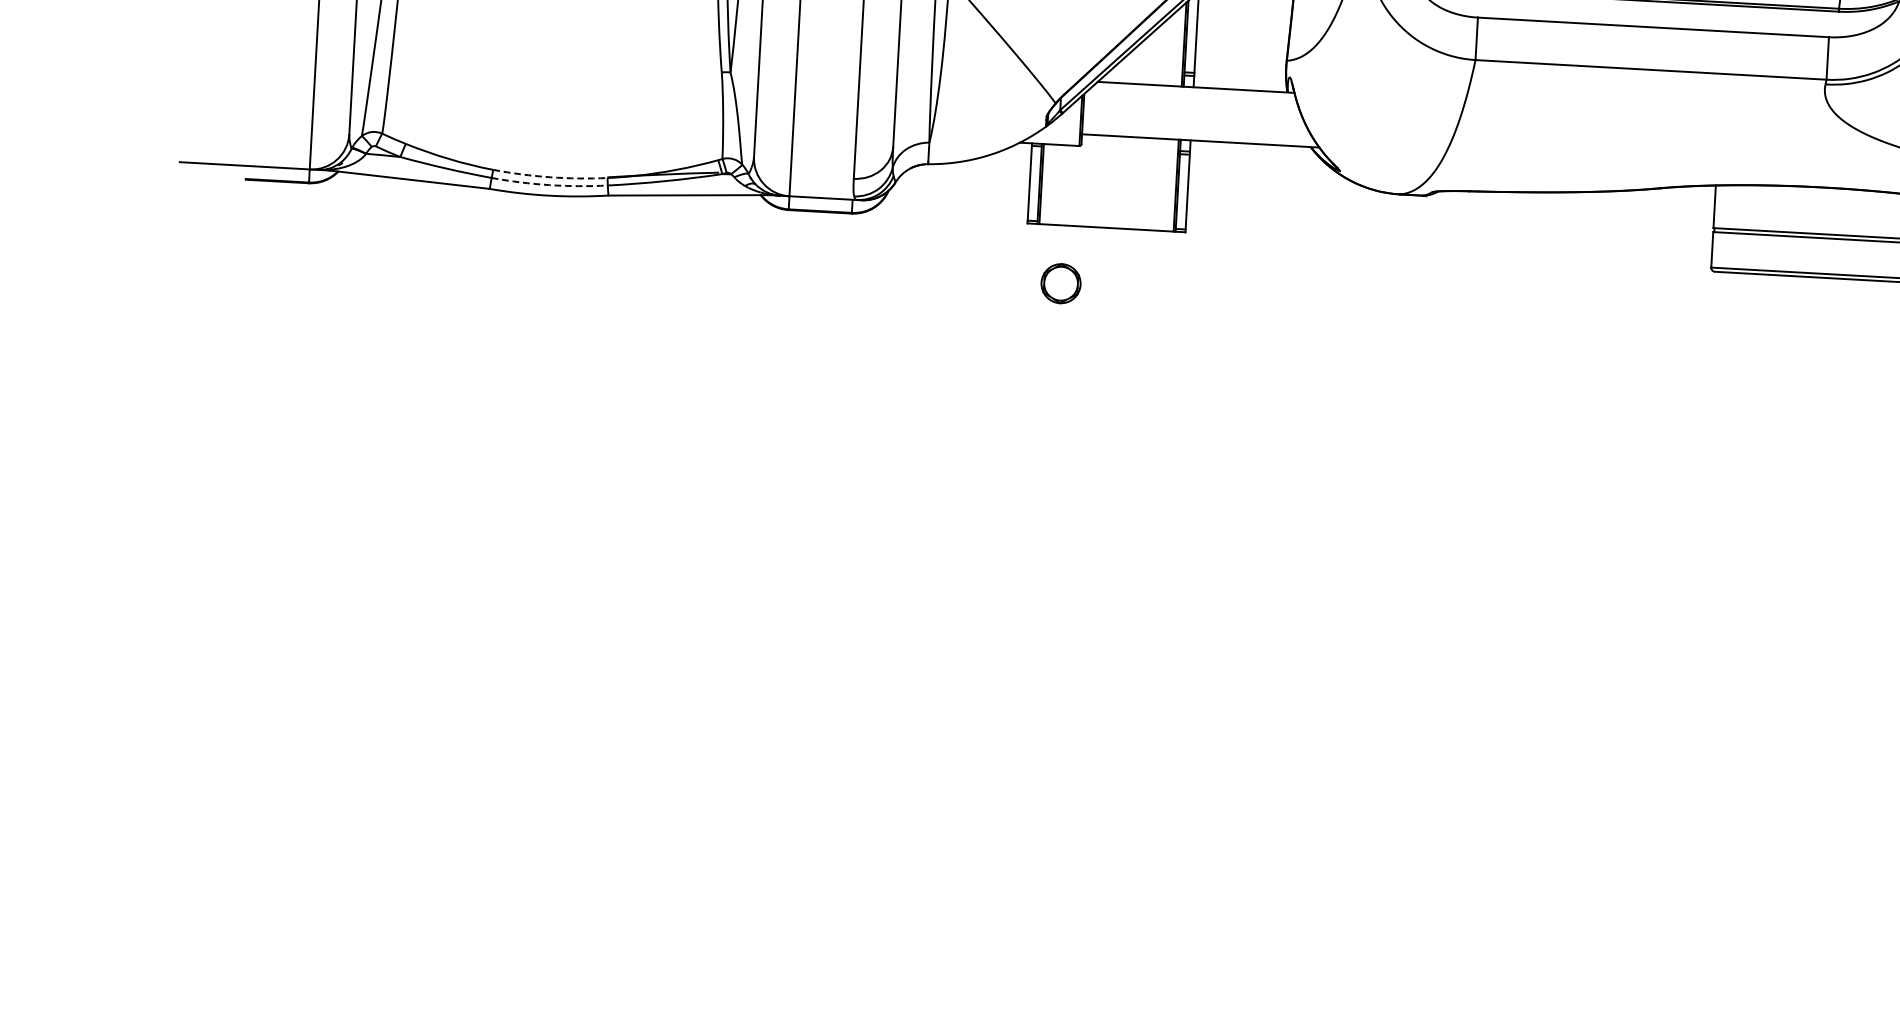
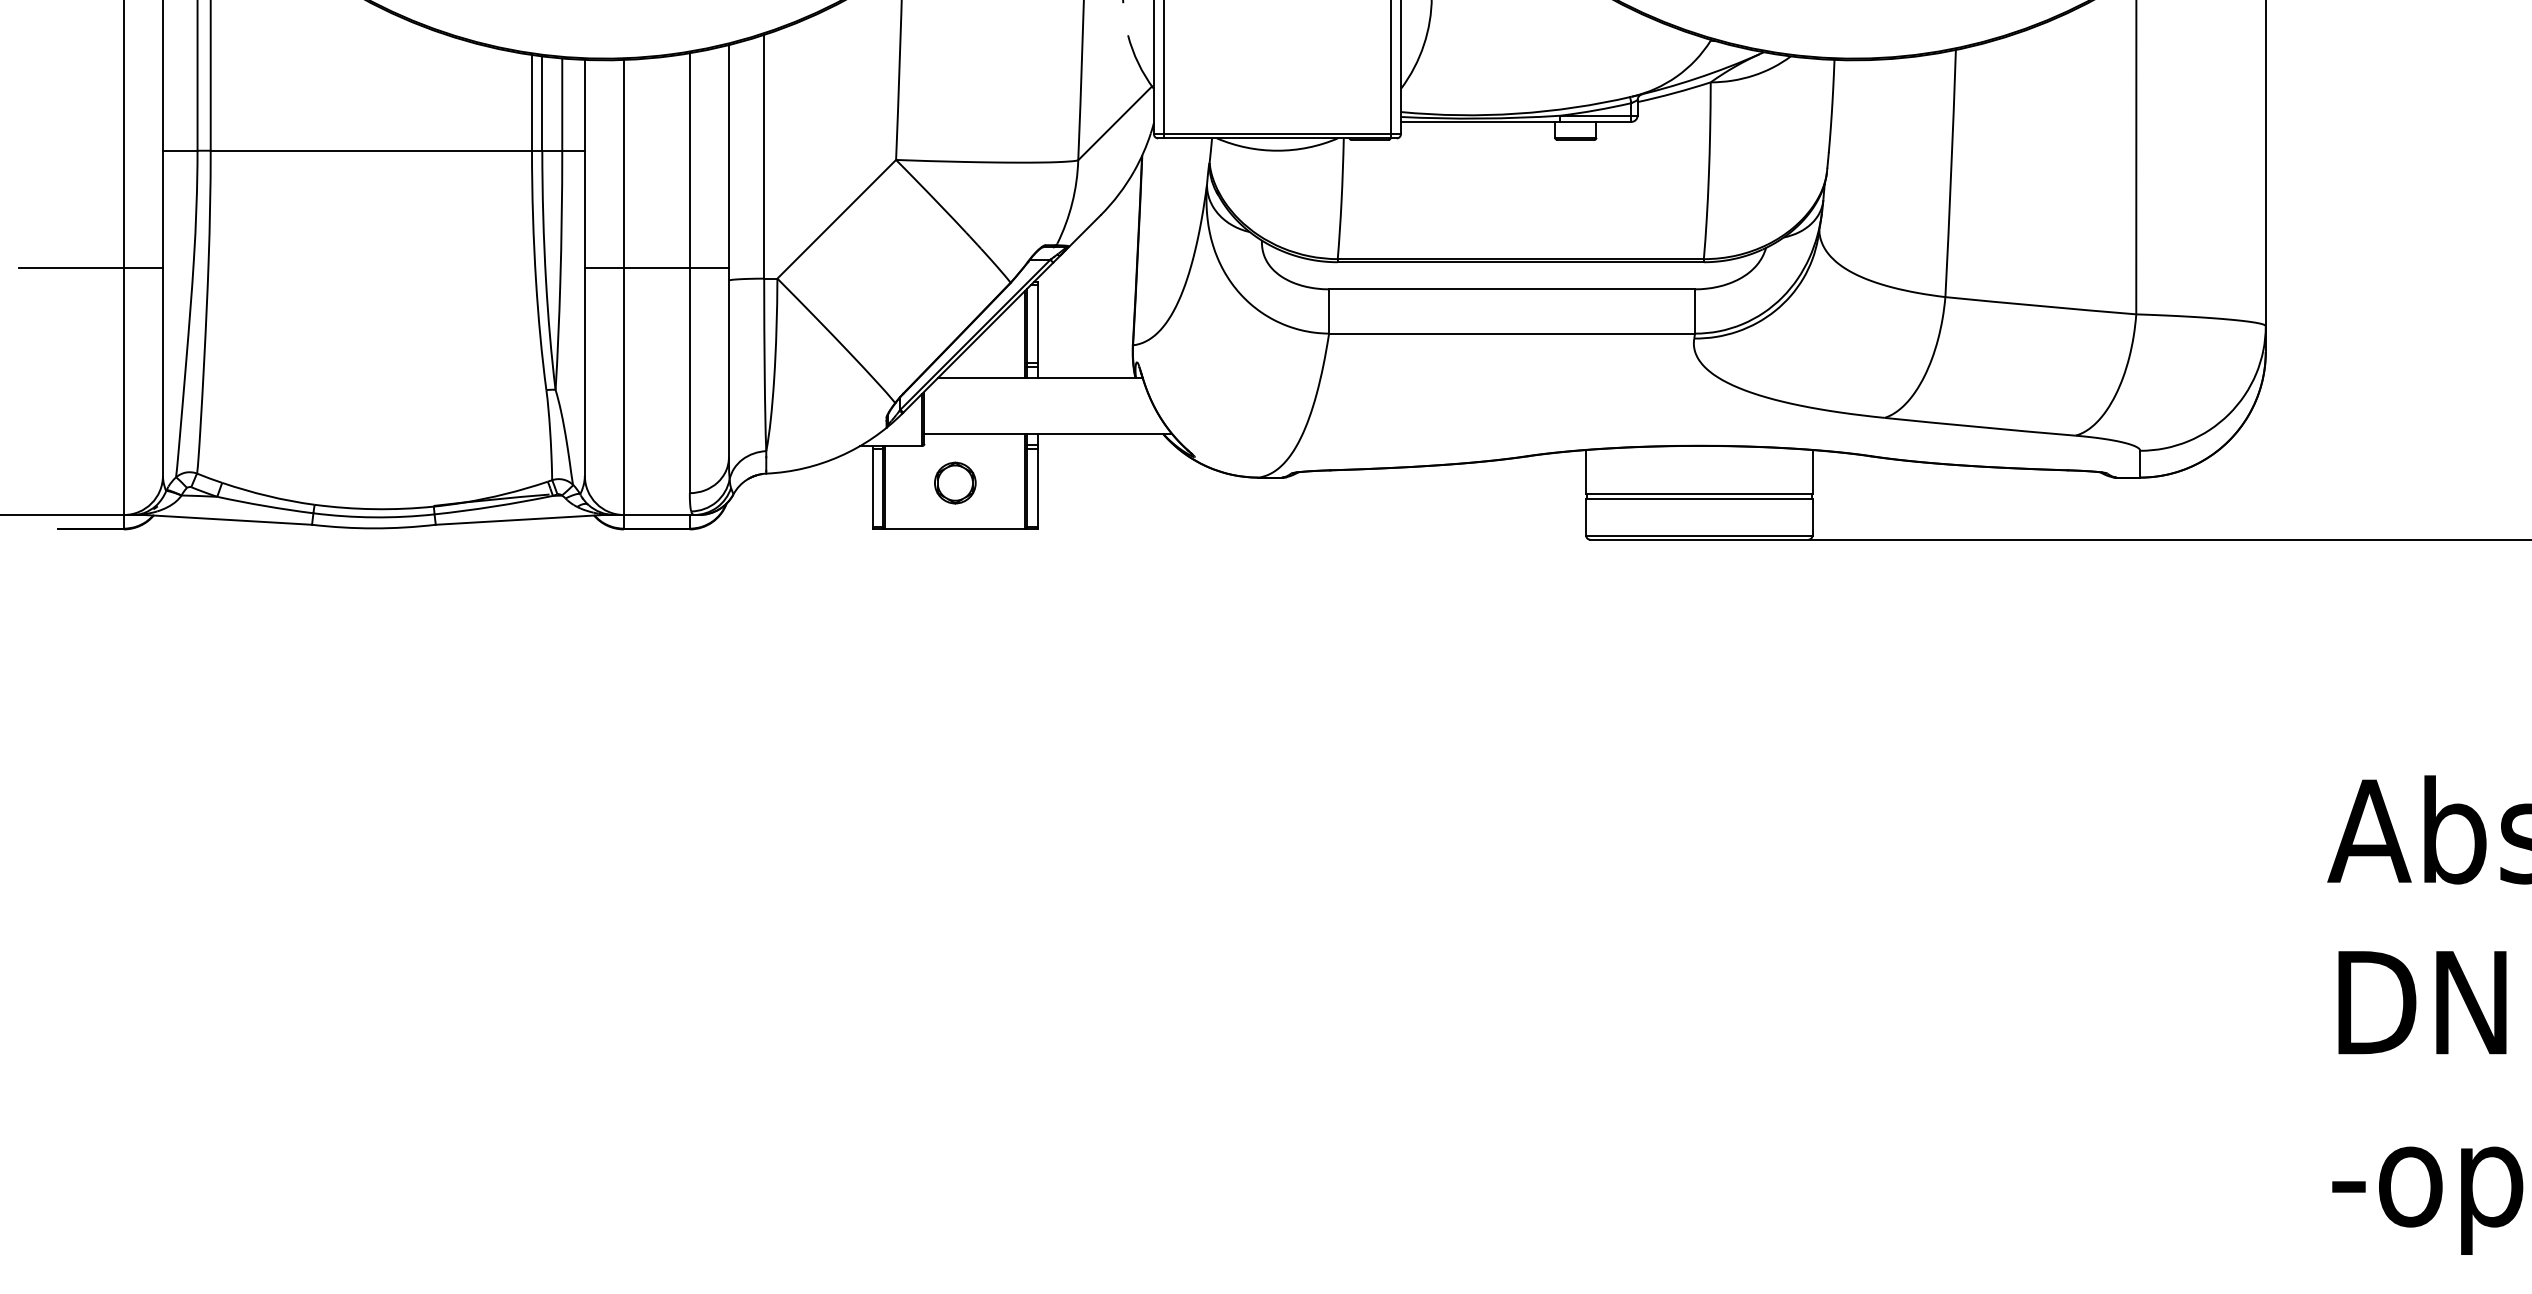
arc: (550, 177) -> (374, 509), dashed -> solid
arc: (549, 185) -> (373, 517), dashed -> solid
part: (1061, 283) -> (955, 482), moved

